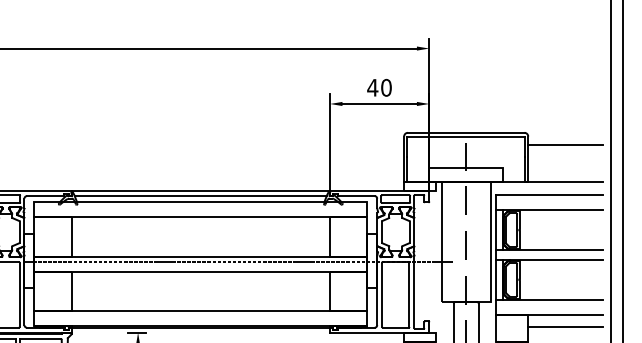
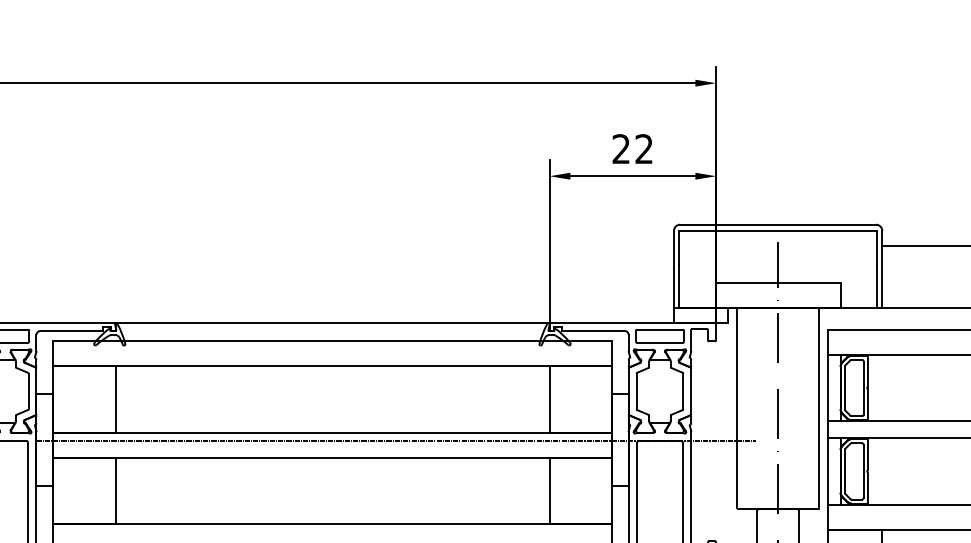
text: (379, 87) -> (632, 148), 40 -> 22
line: (200, 196) -> (331, 331), removed

